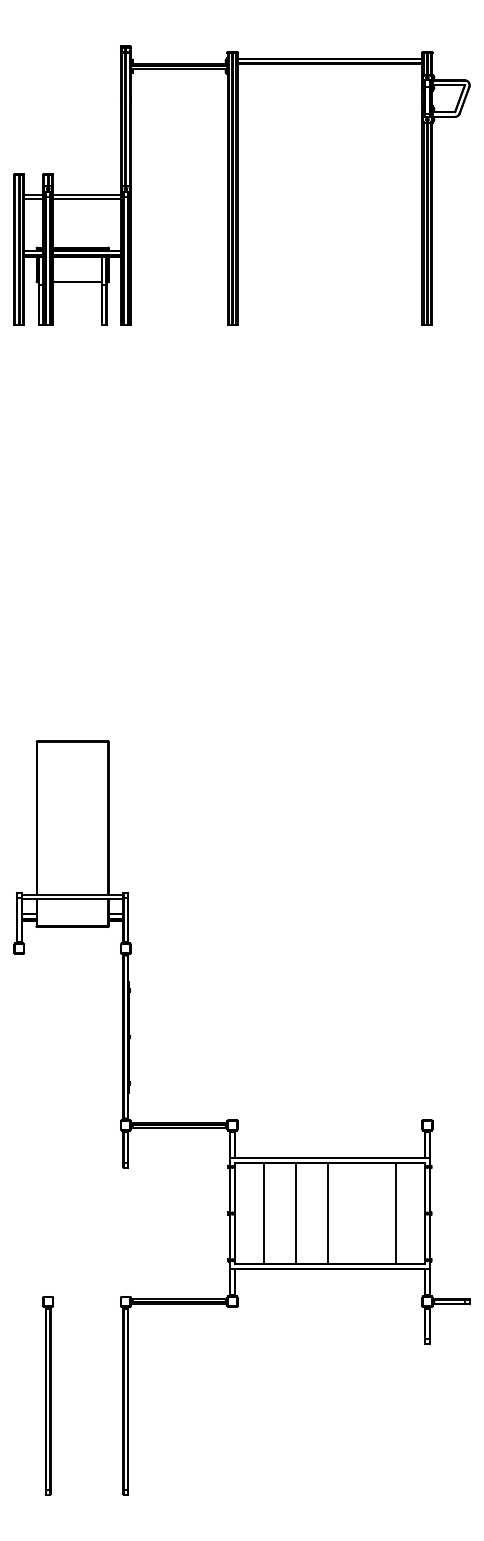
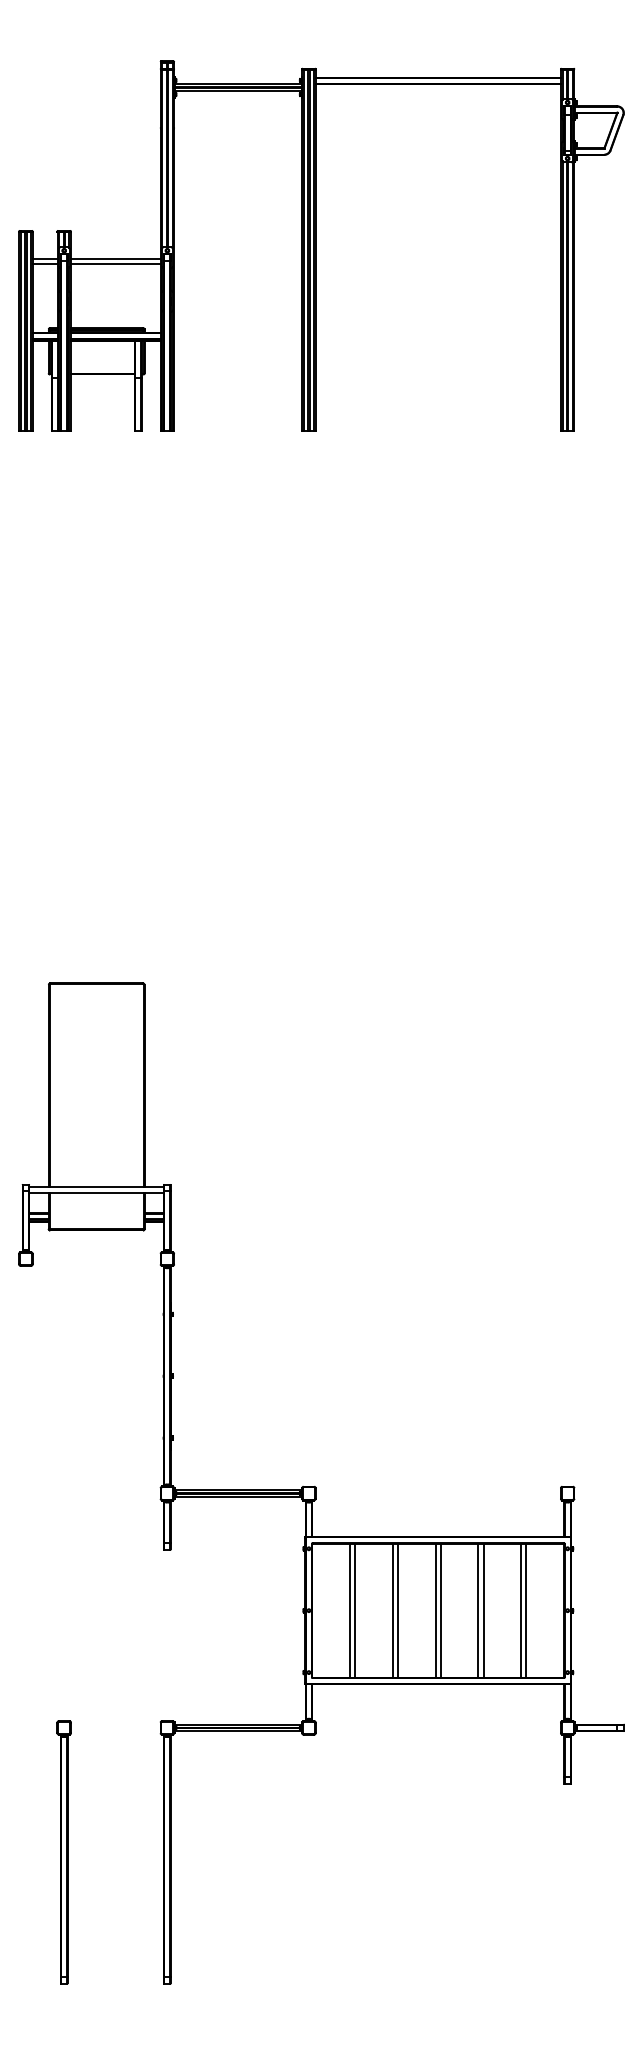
line: (267, 1213) -> (355, 1610), added
line: (300, 1213) -> (398, 1610), added
line: (331, 1213) -> (440, 1610), added
line: (360, 1213) -> (478, 1610), added
line: (364, 1213) -> (483, 1610), added
line: (392, 1213) -> (521, 1610), added

